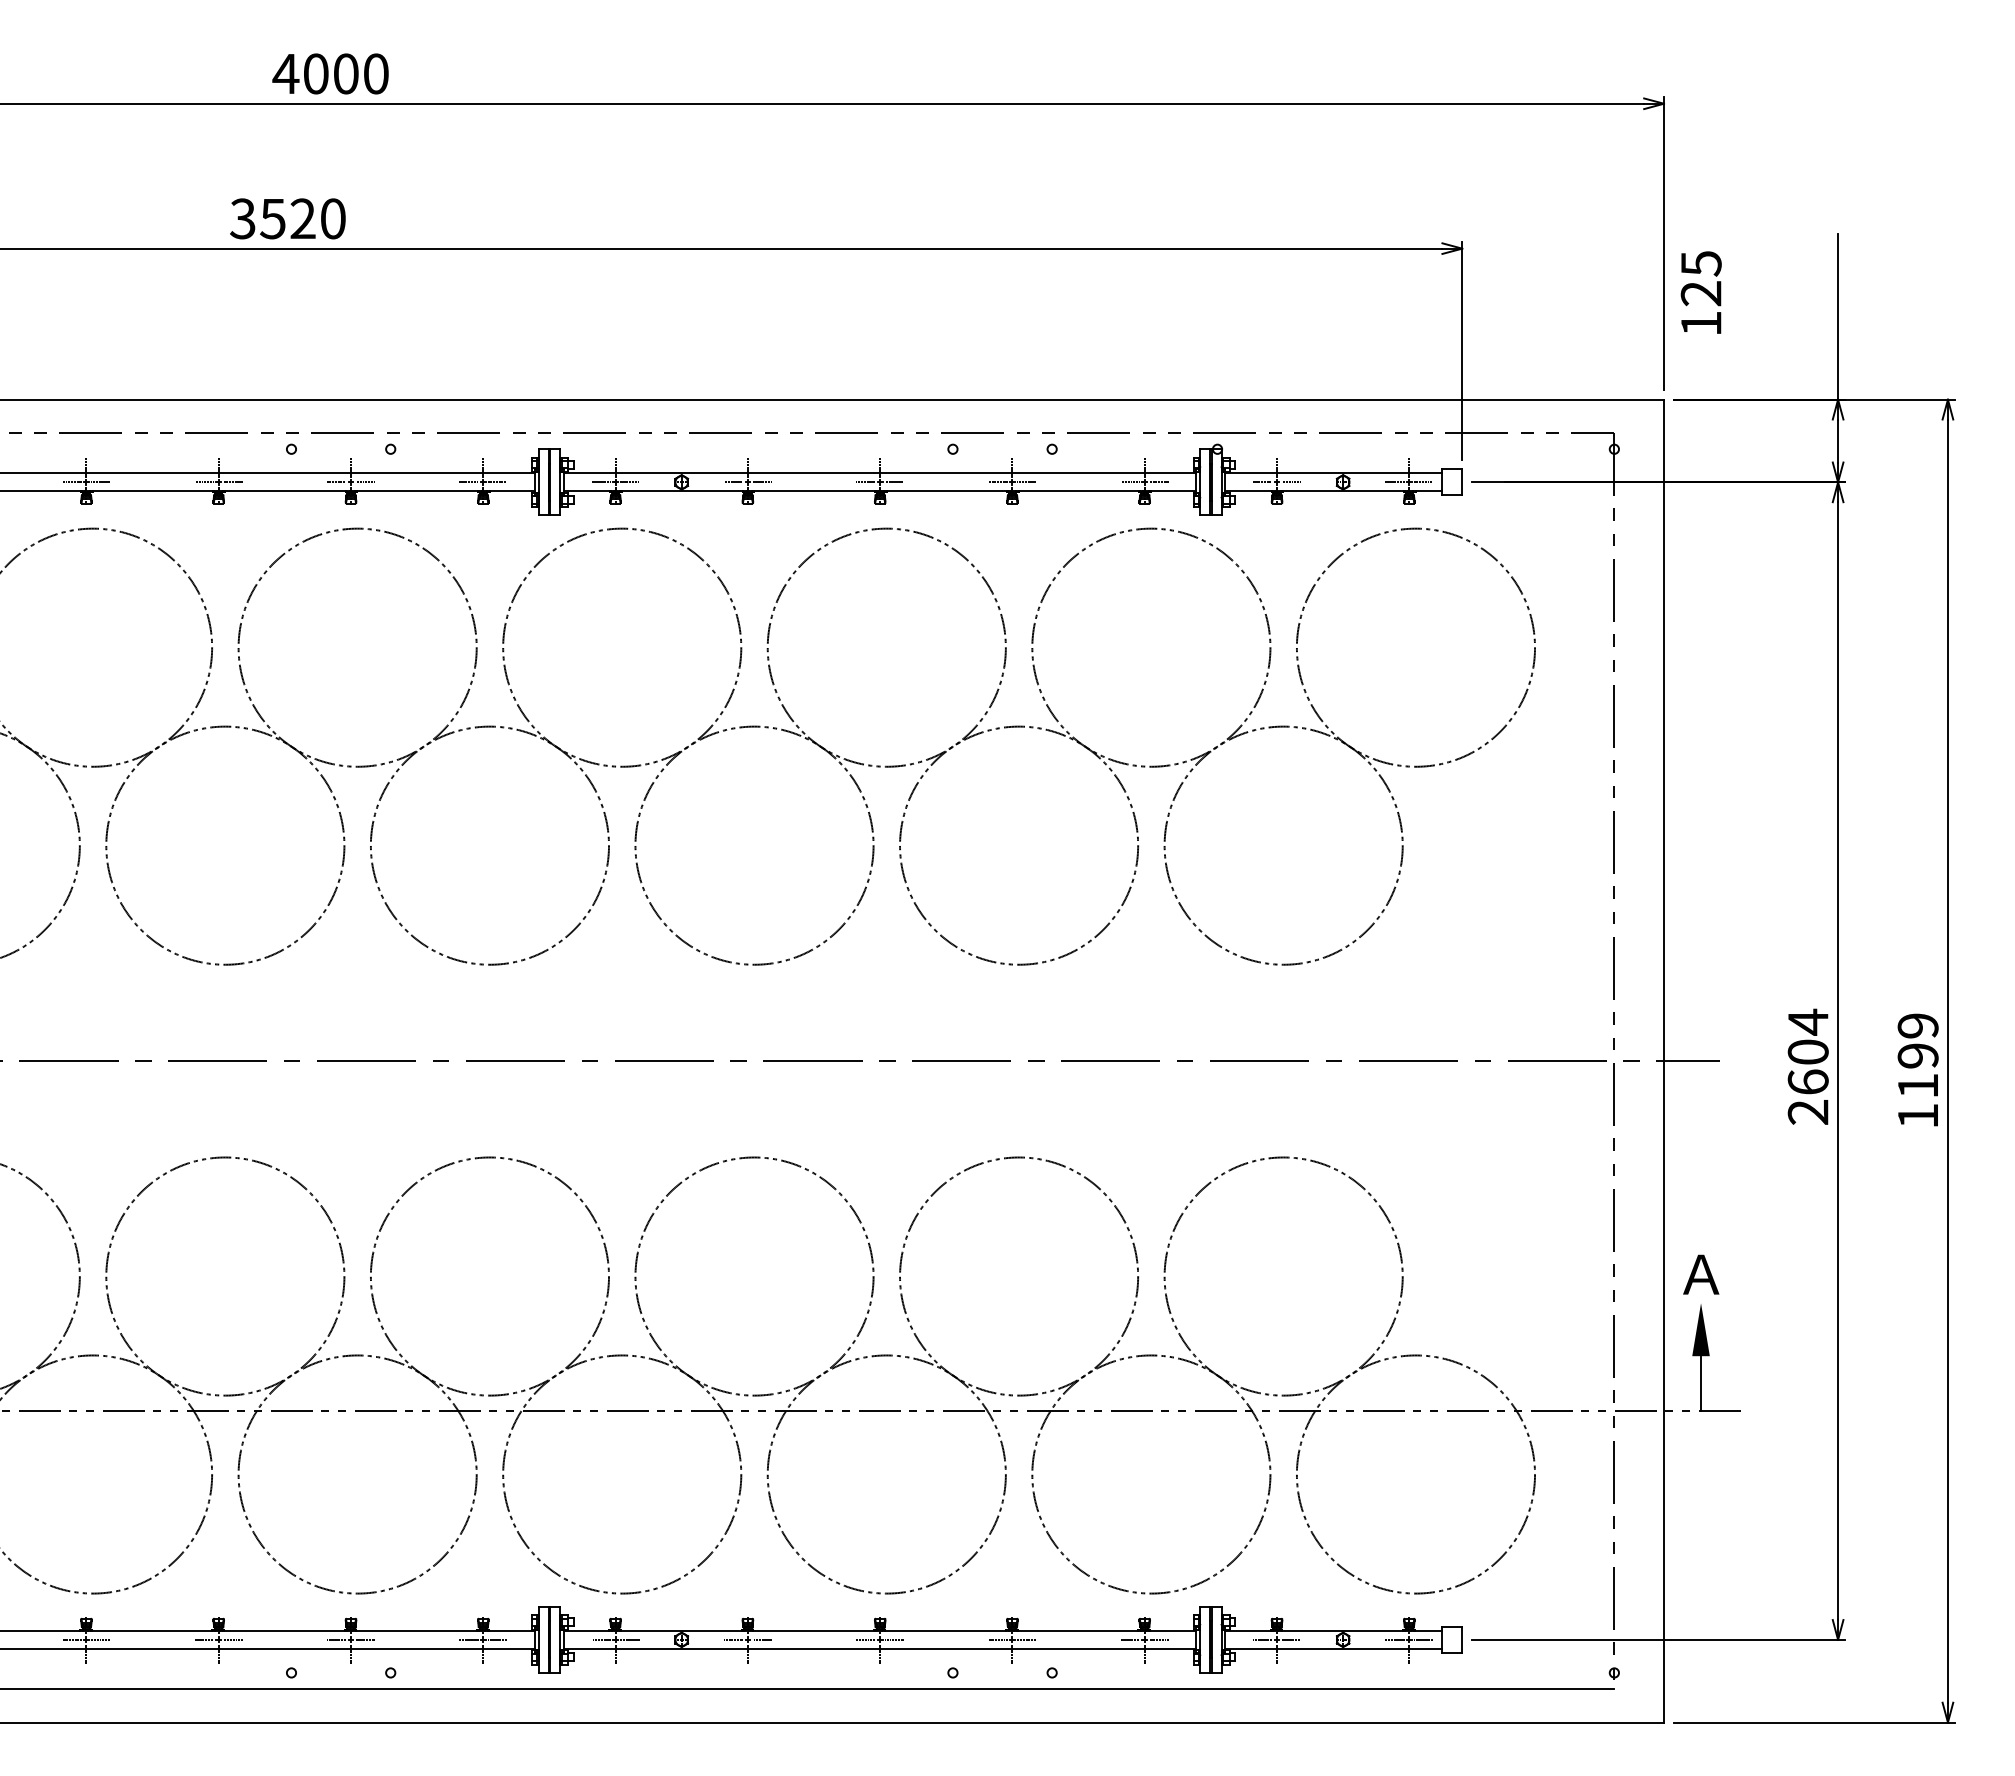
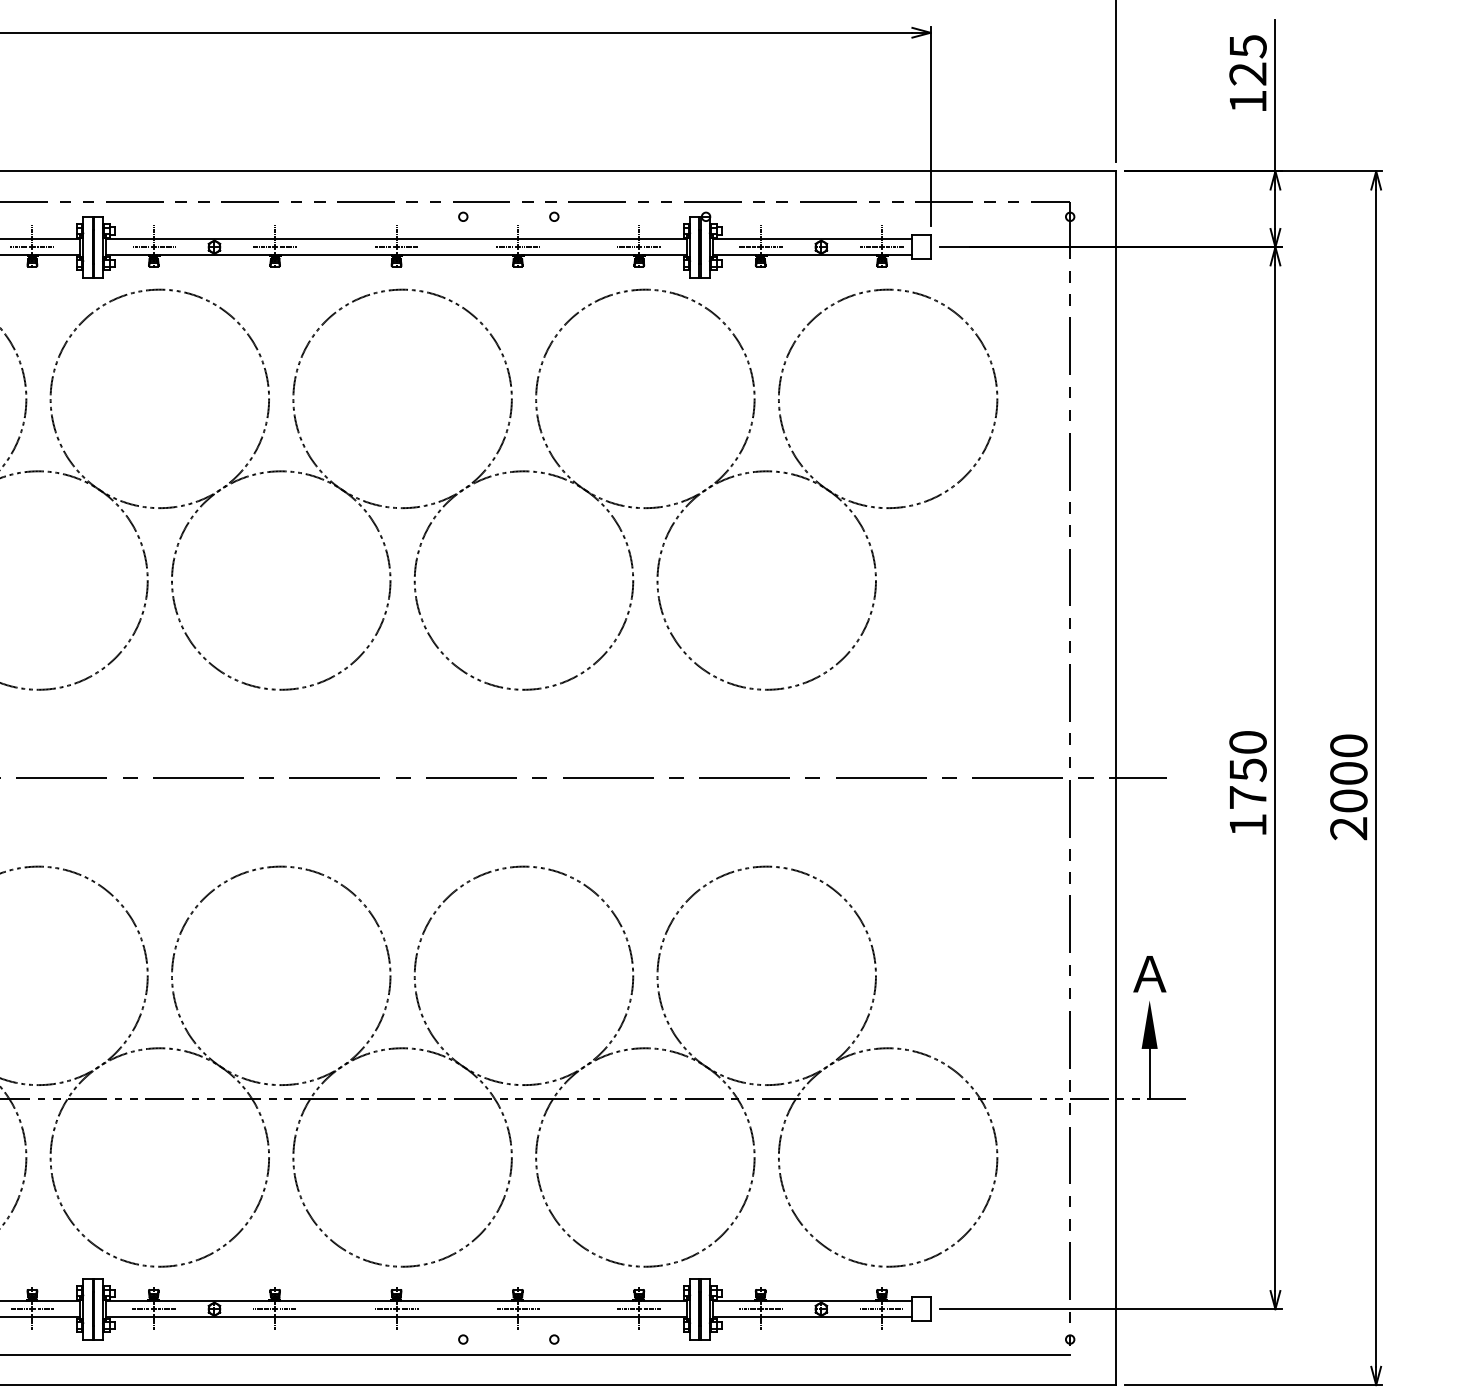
text: (1700, 292) -> (1247, 73), moved
text: (1807, 1066) -> (1247, 783), 2604 -> 1750
text: (1917, 1070) -> (1348, 786), 1199 -> 2000

